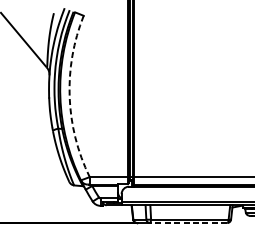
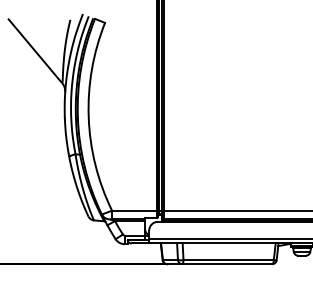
arc: (69, 97) -> (88, 117), dashed -> solid
line: (188, 223) -> (226, 264), dashed -> solid

